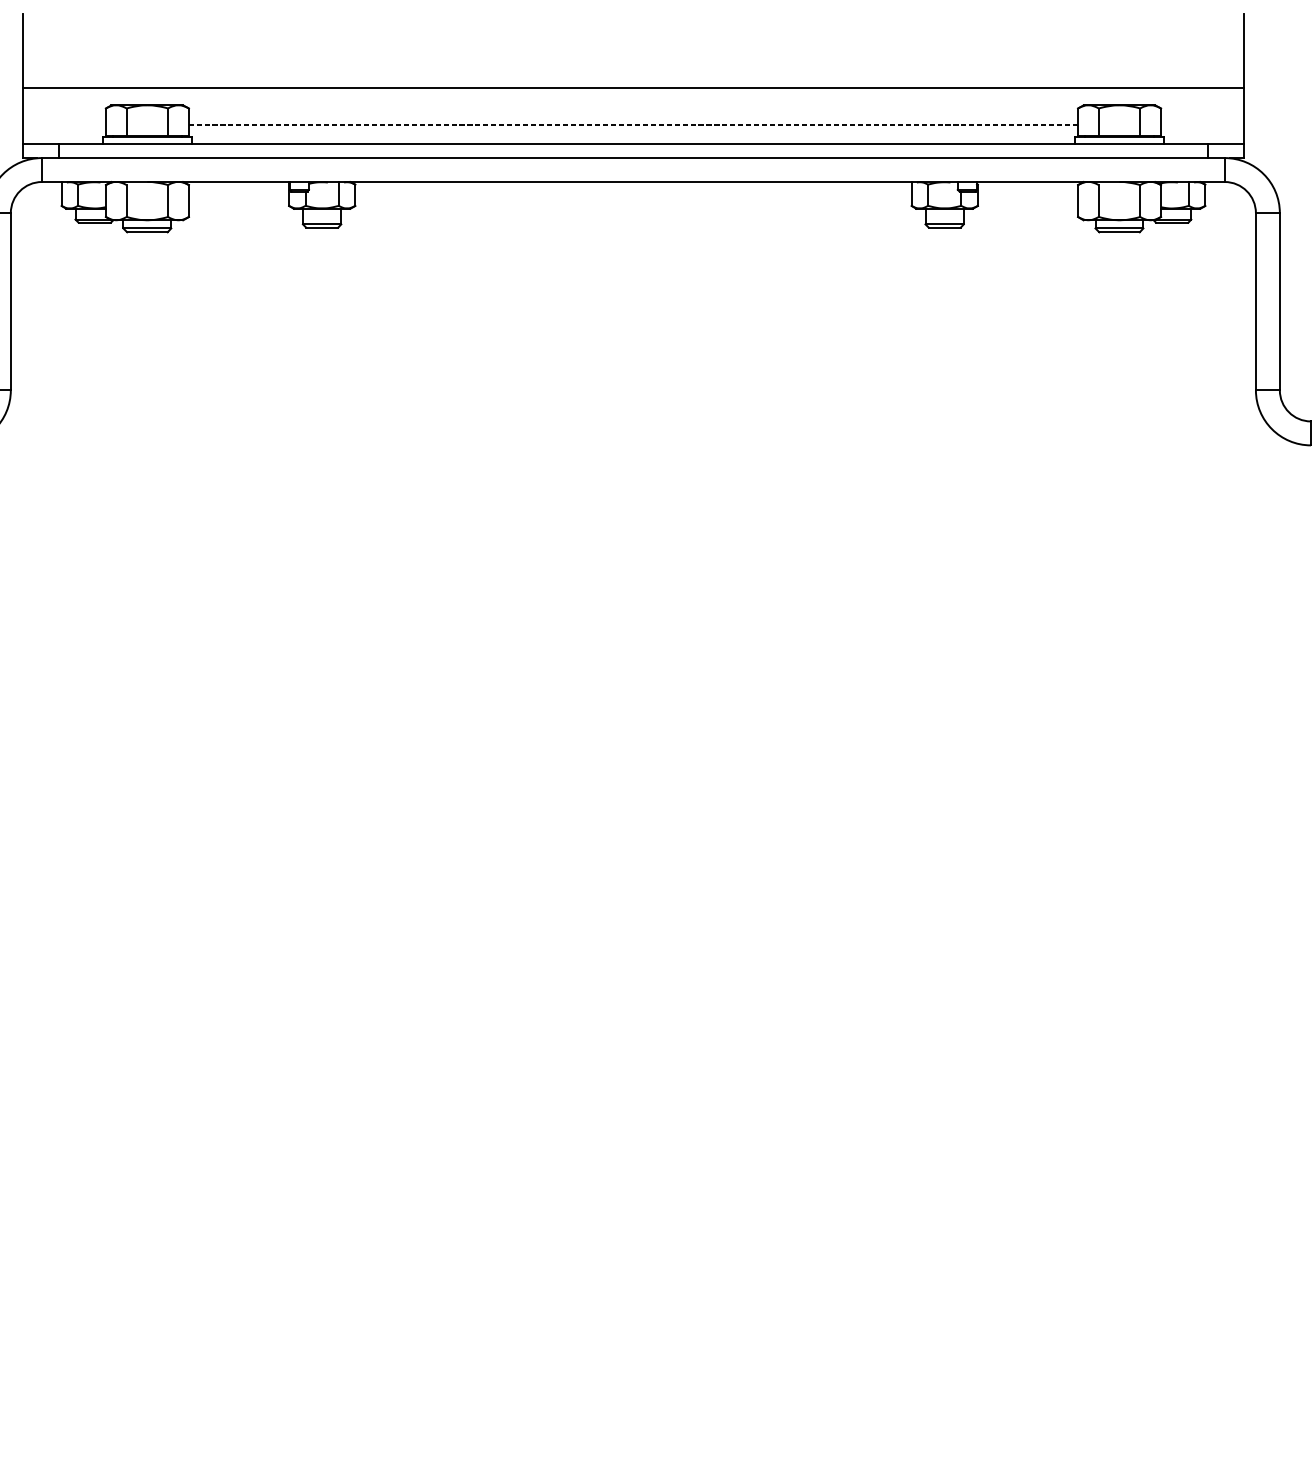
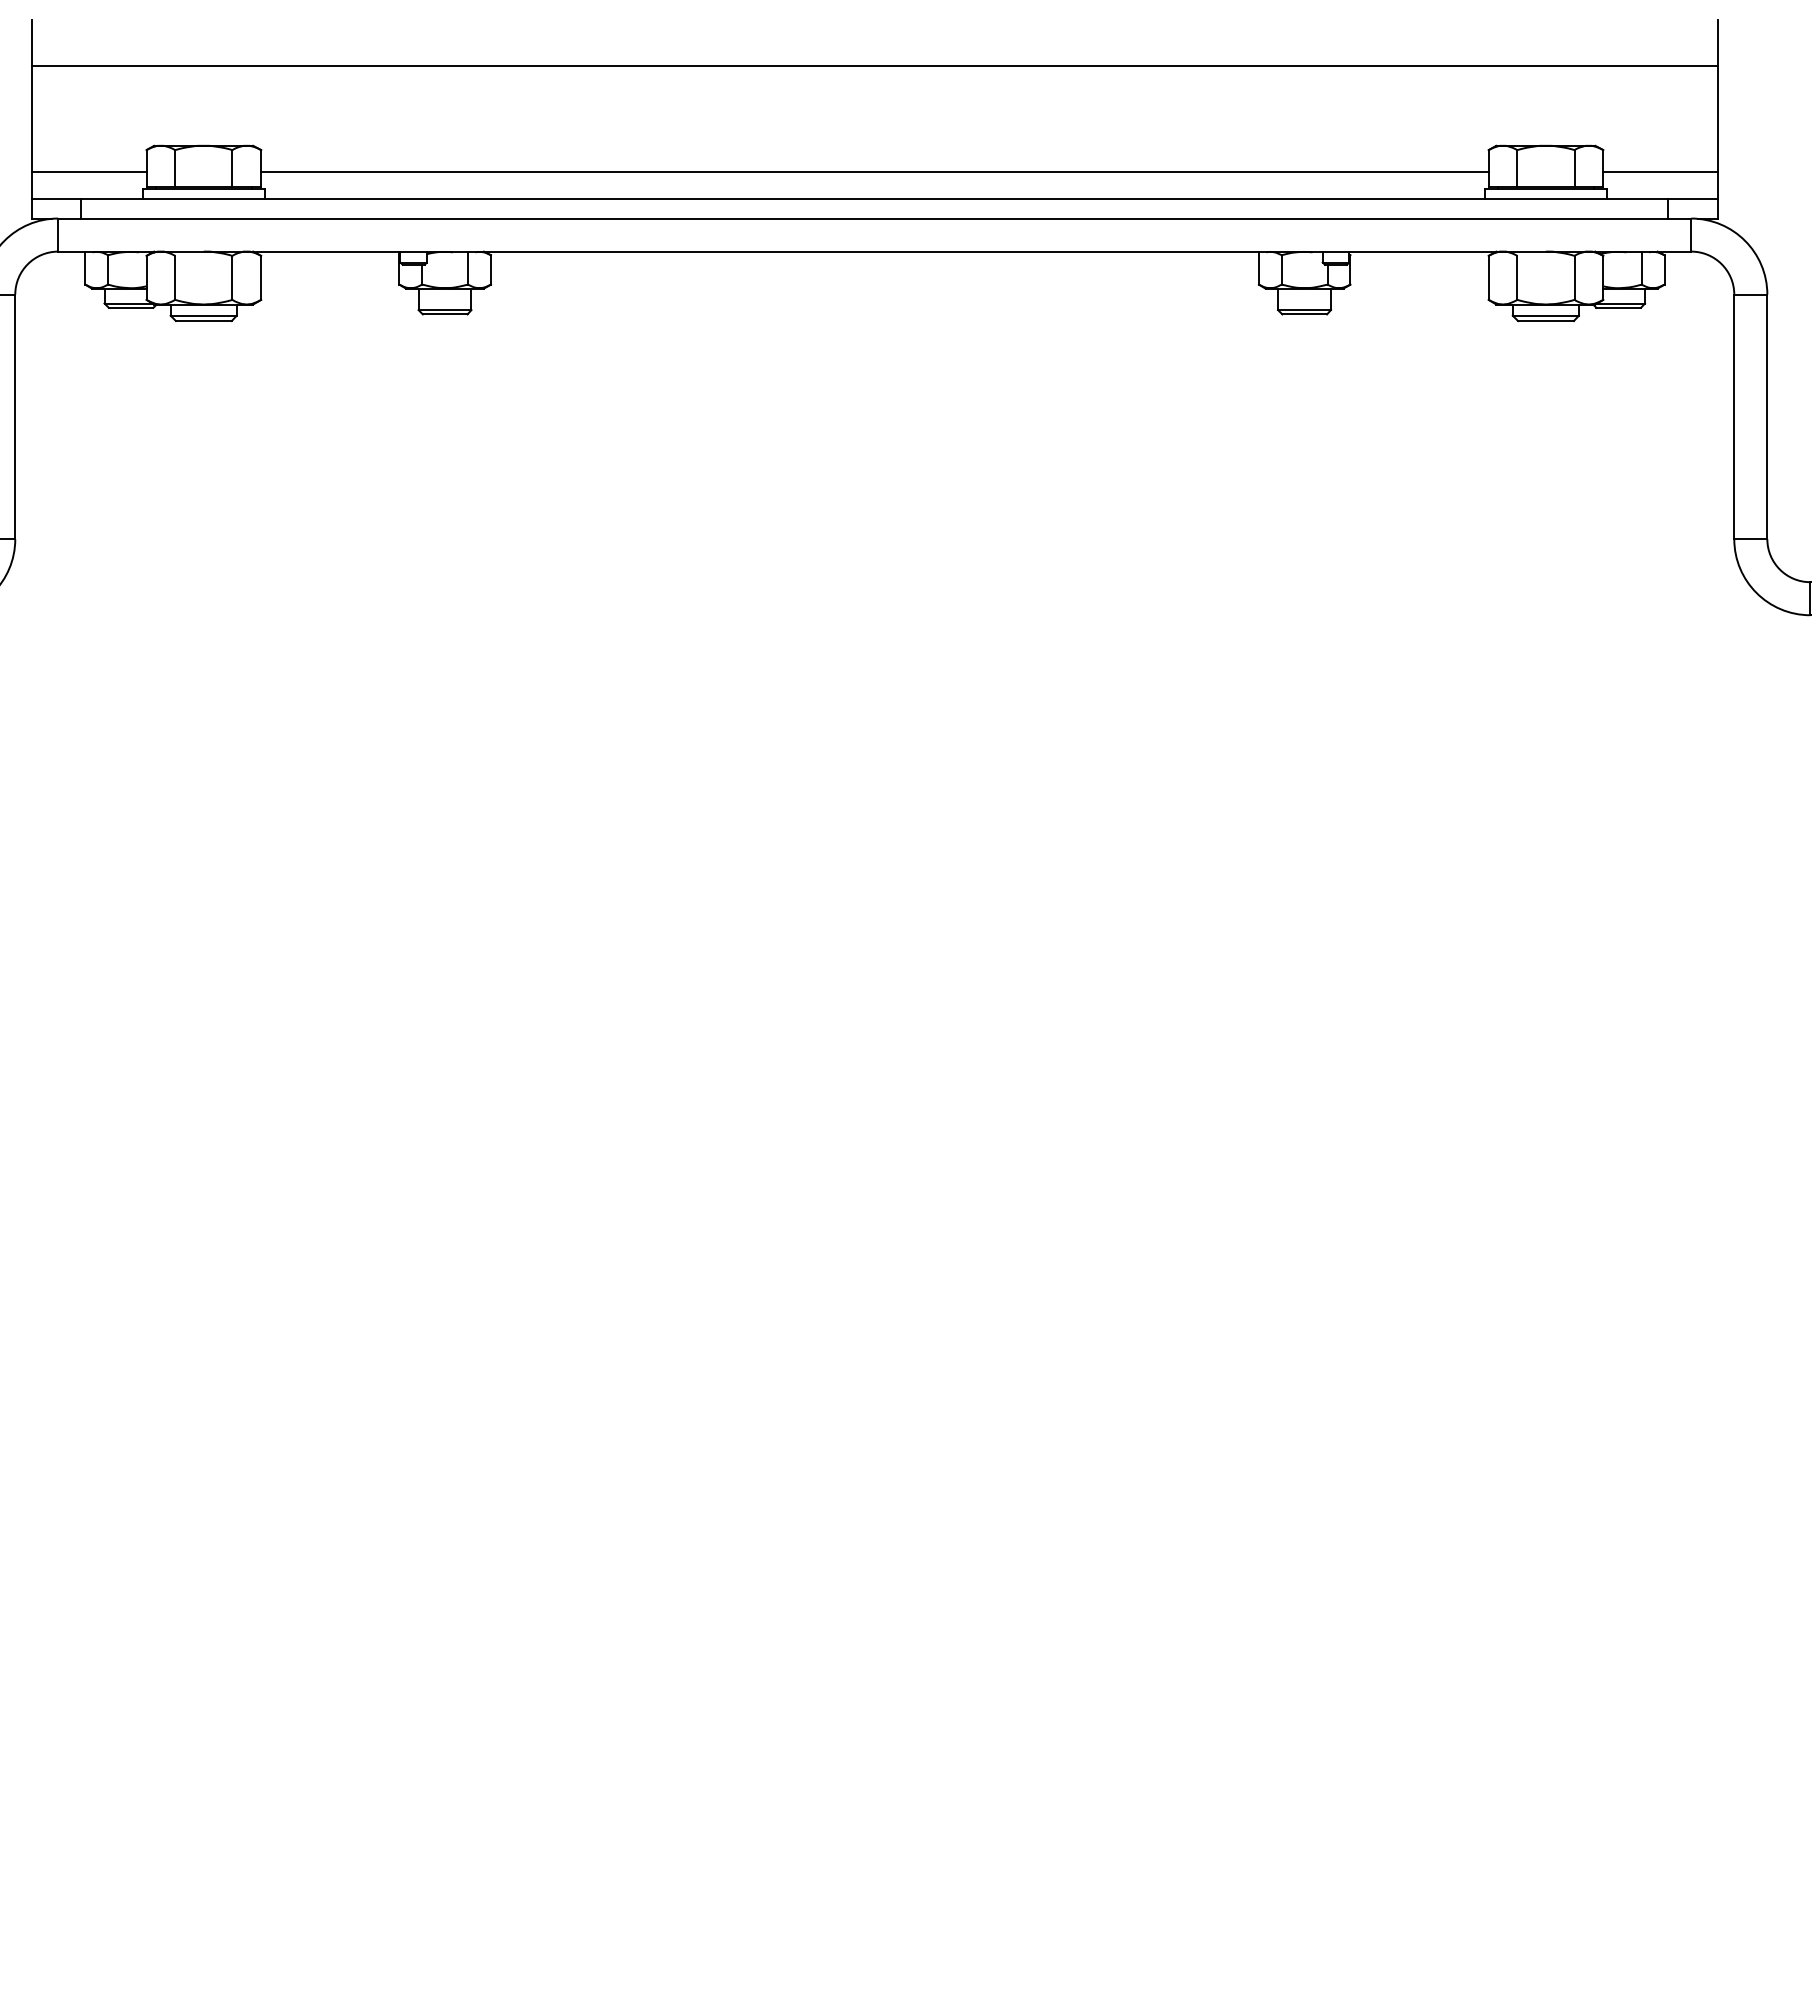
line: (633, 87) -> (874, 66), moved
line: (63, 124) -> (88, 172), added
line: (633, 124) -> (874, 172), dashed -> solid
line: (1202, 124) -> (1660, 172), added

